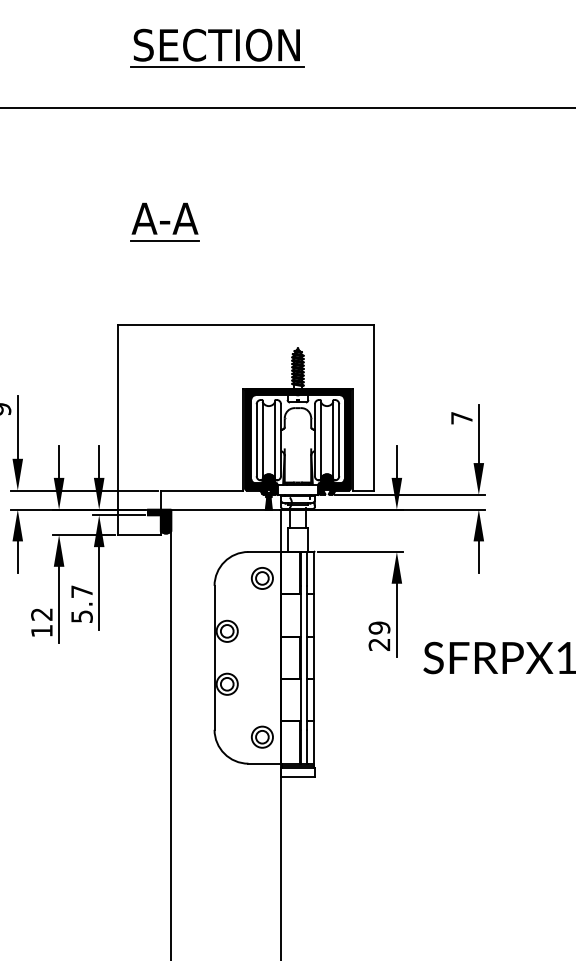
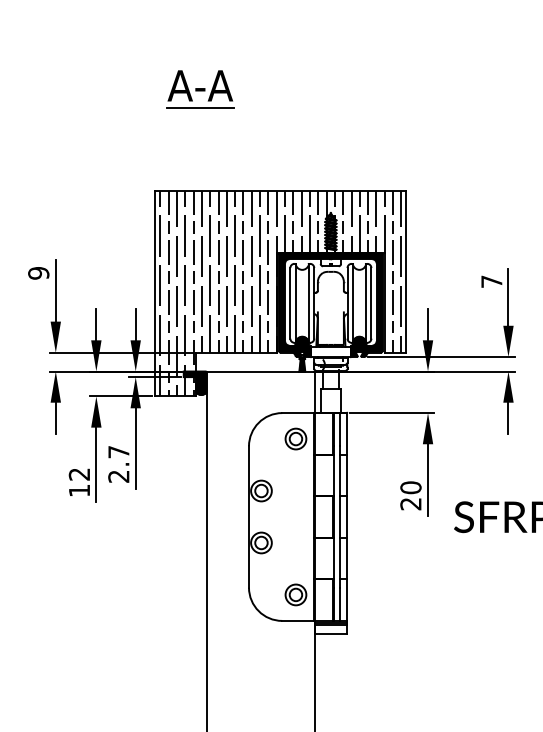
hatch: (246, 430) -> (280, 293), added
text: (81, 616) -> (118, 476), 5.7 -> 2.7
text: (379, 627) -> (410, 487), 29 -> 20

